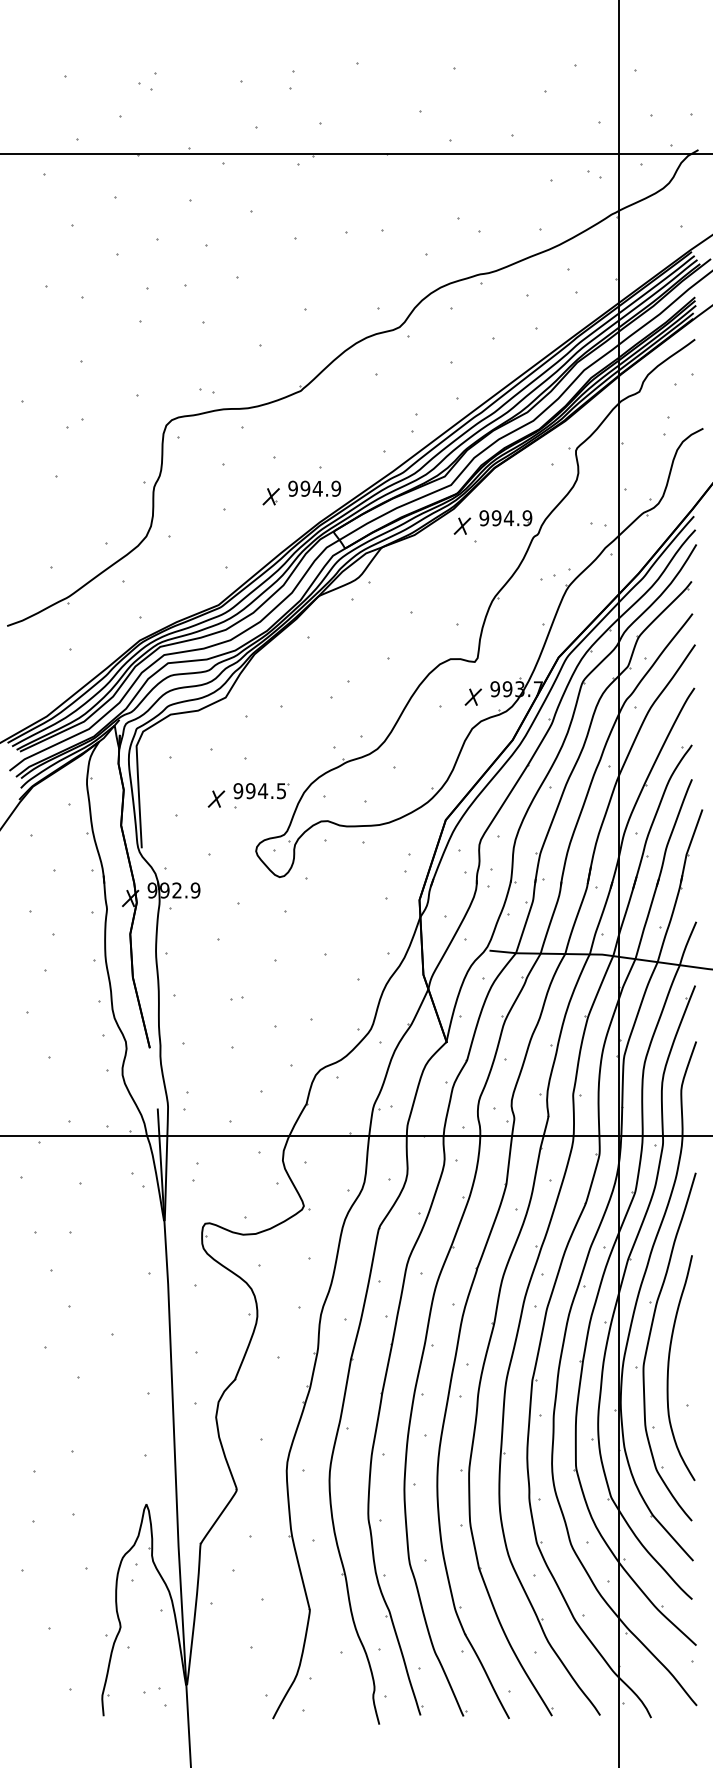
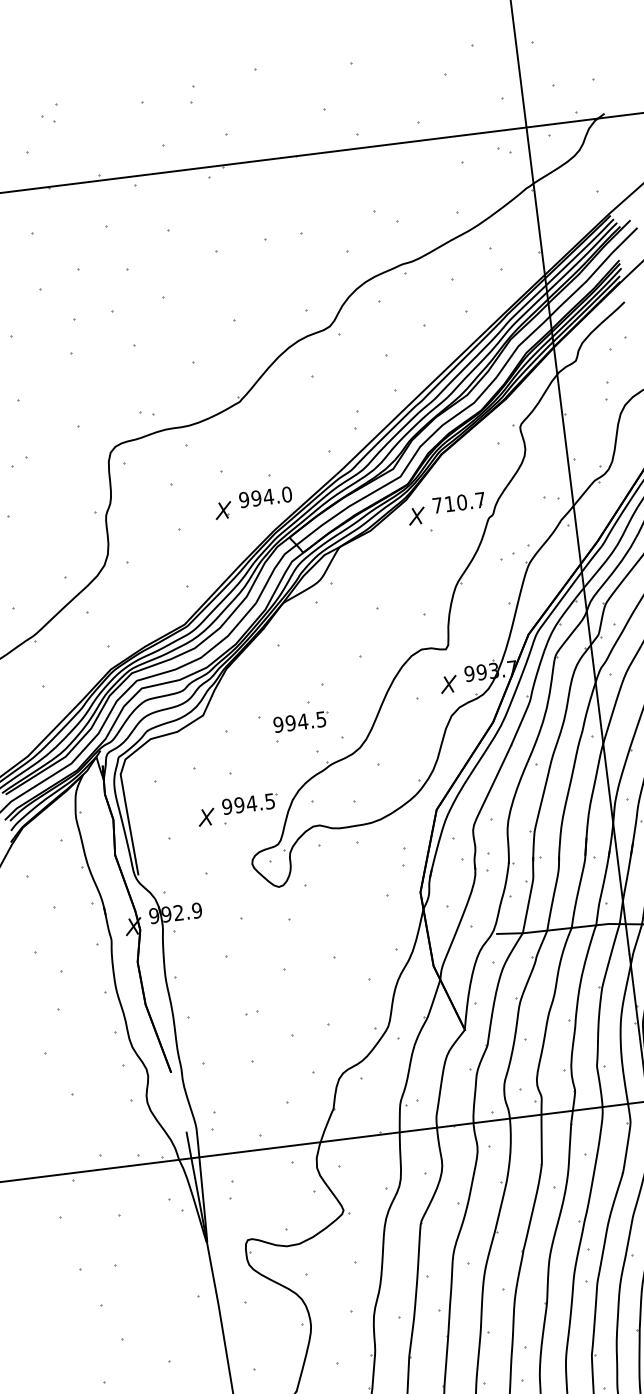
text: (336, 488) -> (287, 494), 994.9 -> 994.0
text: (505, 518) -> (458, 503), 994.9 -> 710.7
part: (322, 720) -> (302, 726), added

